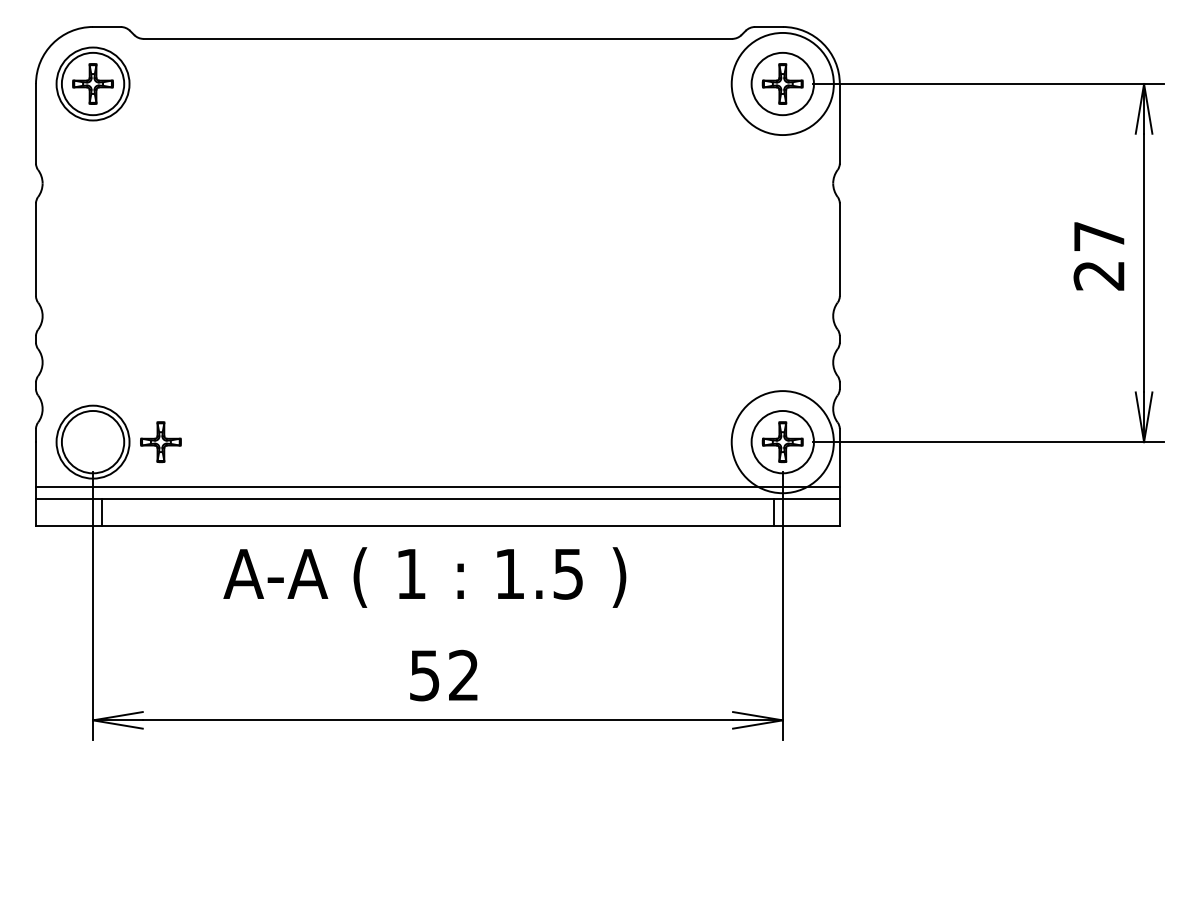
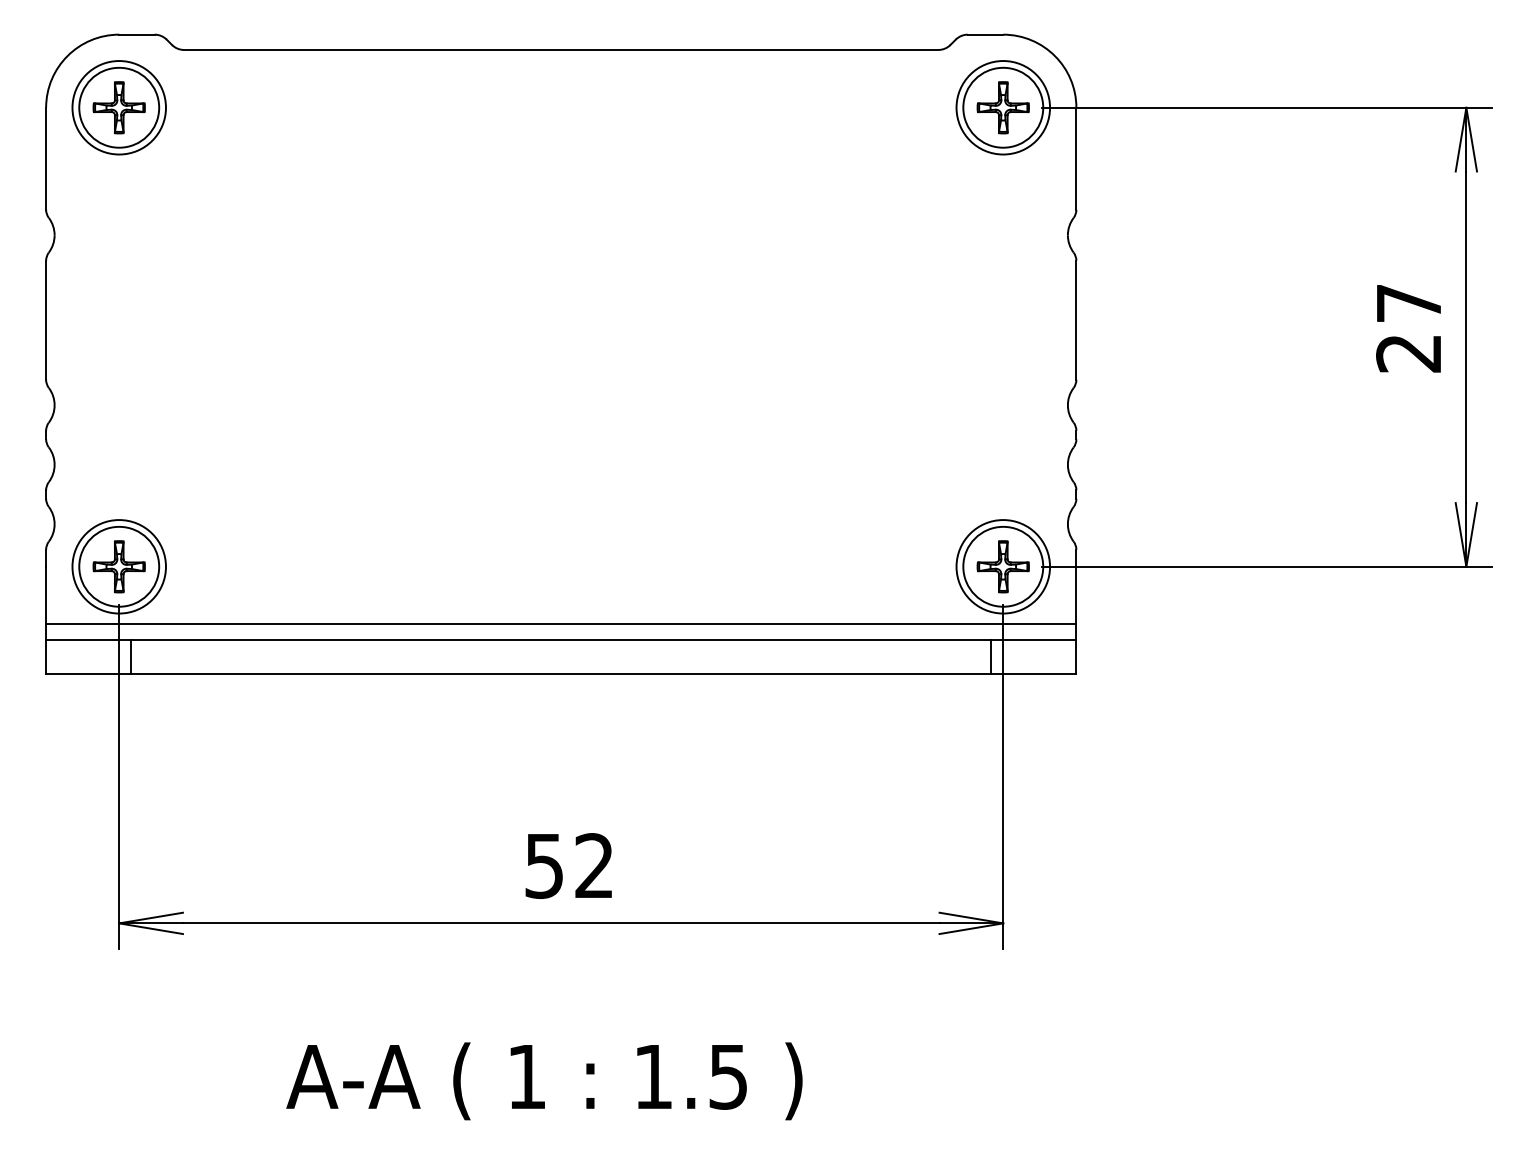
circle: (782, 83) -> (1003, 107), size x0.71
part: (160, 441) -> (118, 566), moved
circle: (782, 441) -> (1003, 566), size x0.71
text: (424, 577) -> (544, 1081), moved

